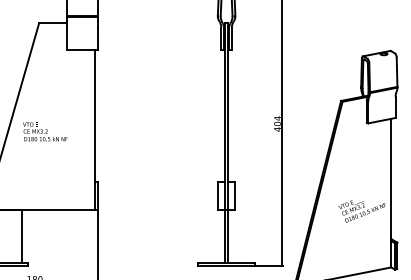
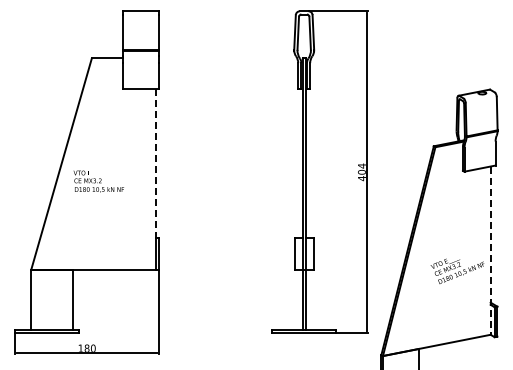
line: (95, 116) -> (155, 163), solid -> dashed
line: (391, 193) -> (490, 251), solid -> dashed

